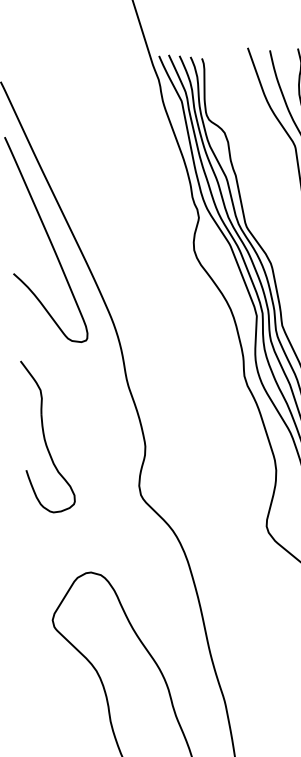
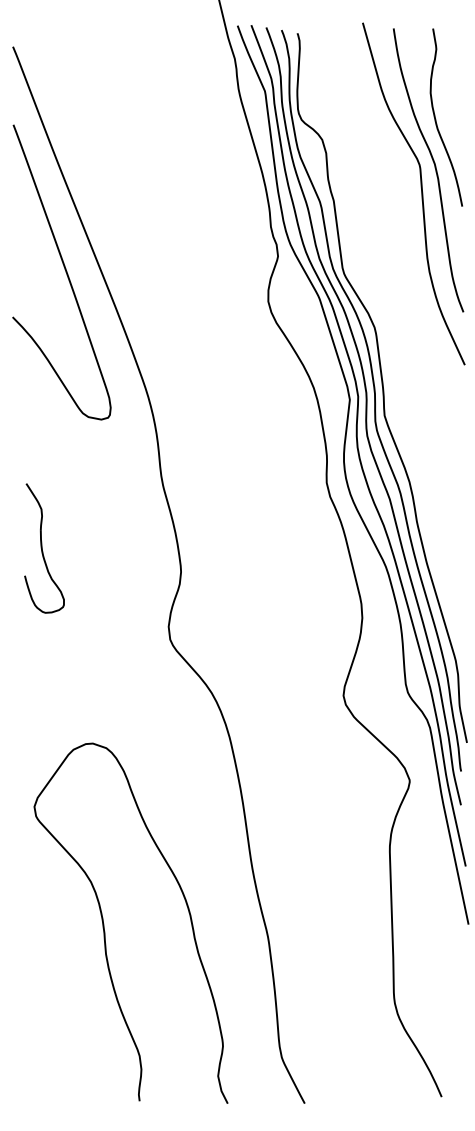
part: (47, 436) -> (44, 548), size x0.6

